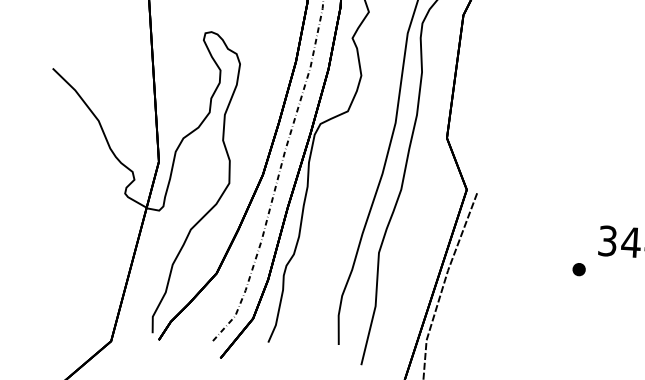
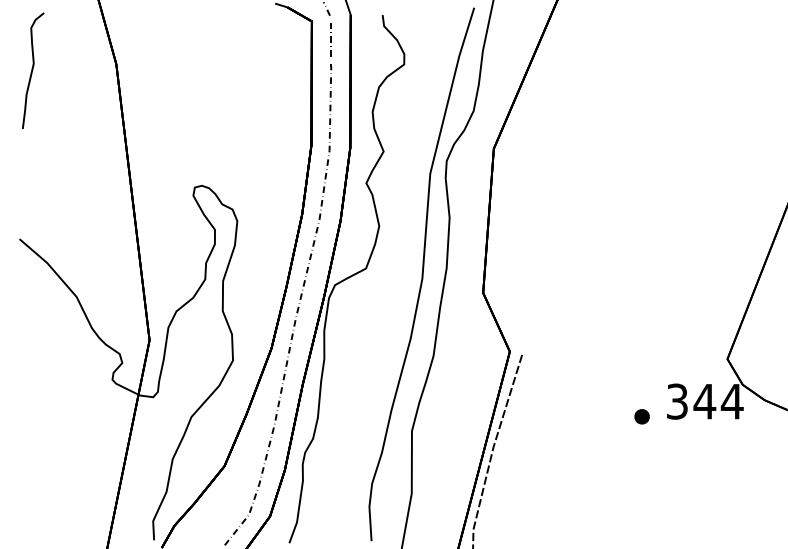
part: (578, 269) -> (641, 416), moved

